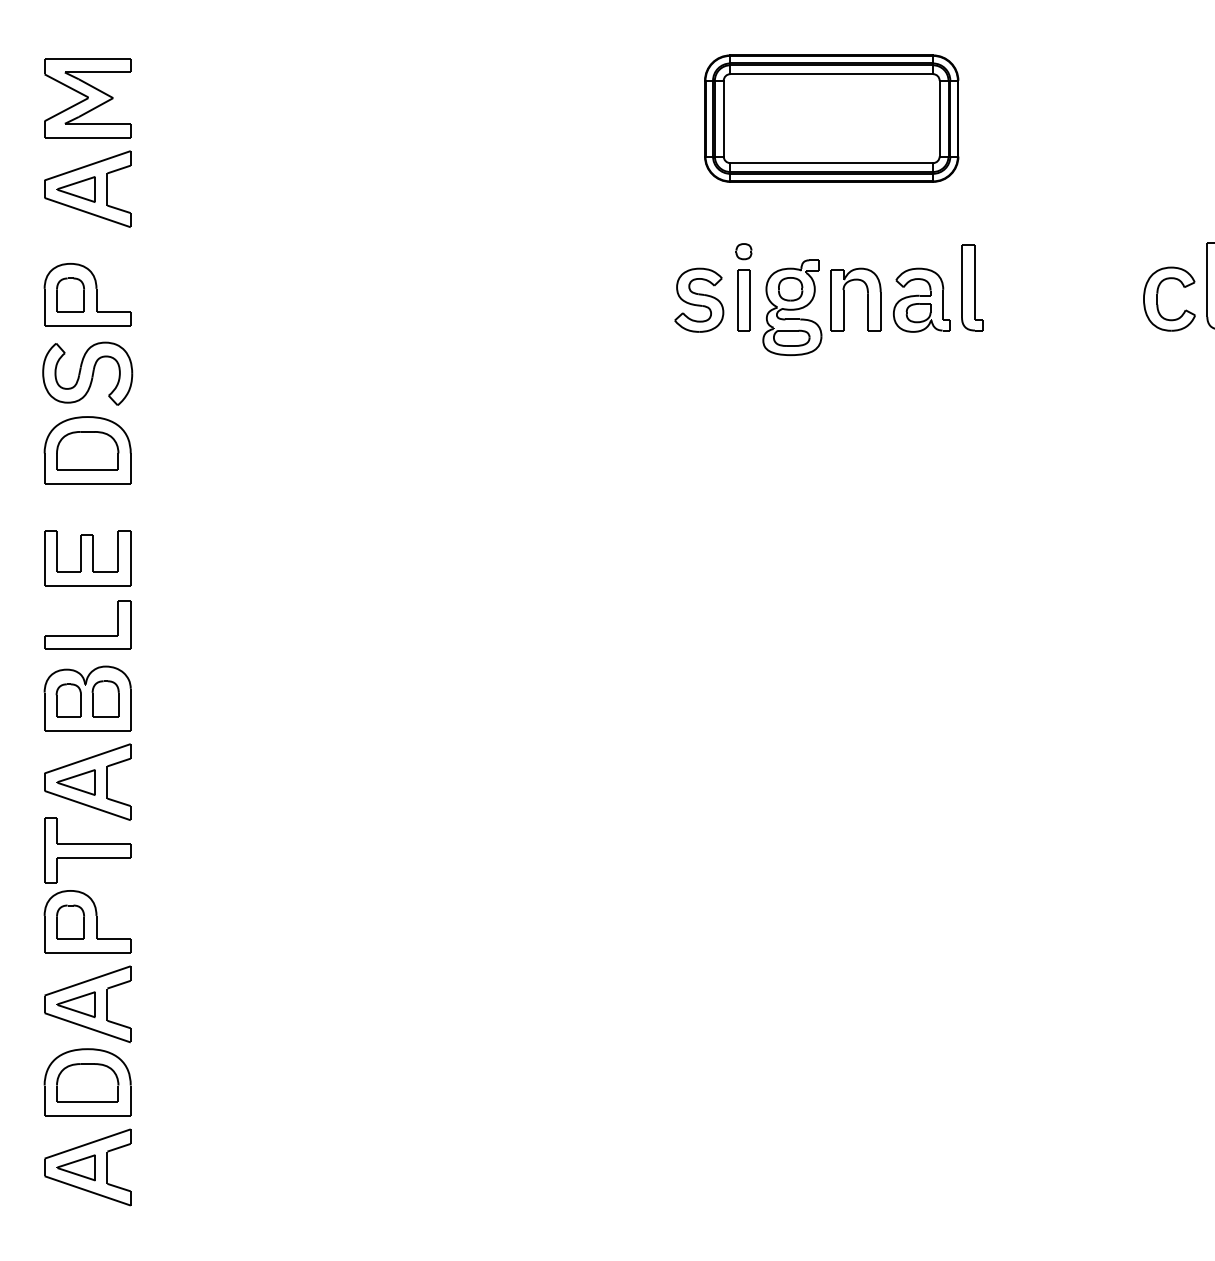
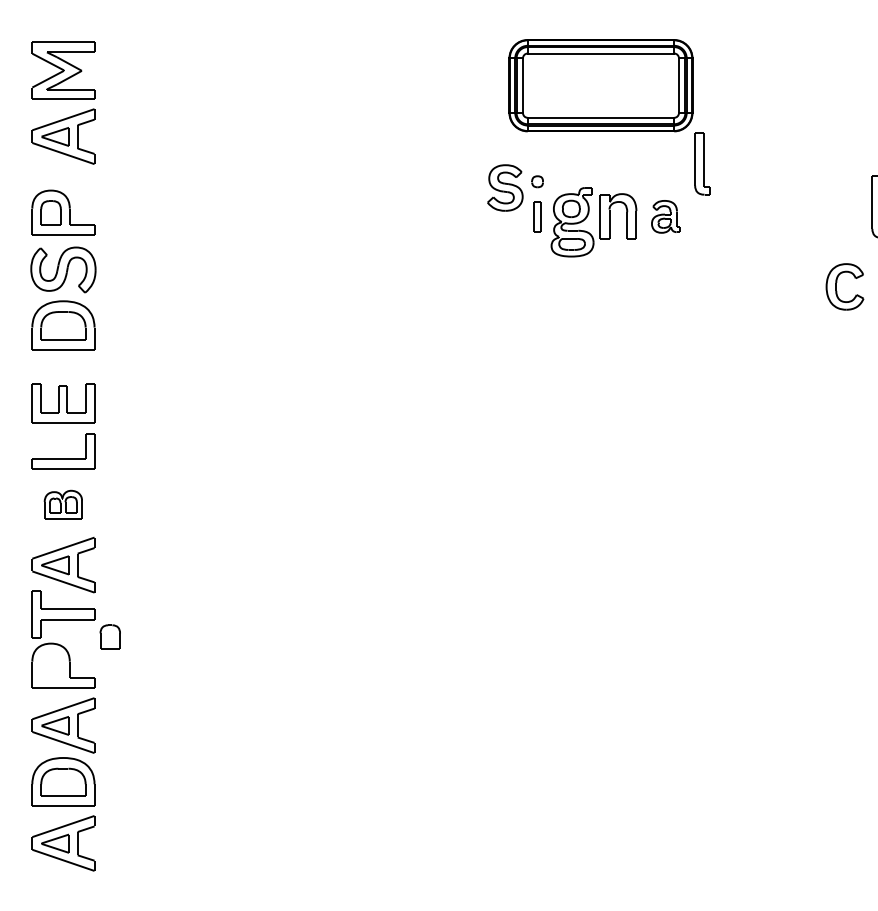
part: (972, 287) -> (702, 163), moved
part: (1157, 298) -> (836, 286), moved
part: (699, 299) -> (505, 187), moved
part: (921, 299) -> (665, 216), size x0.7
part: (743, 300) -> (537, 217), size x0.7
part: (87, 698) -> (63, 504), size x0.6
part: (70, 921) -> (110, 636), moved

